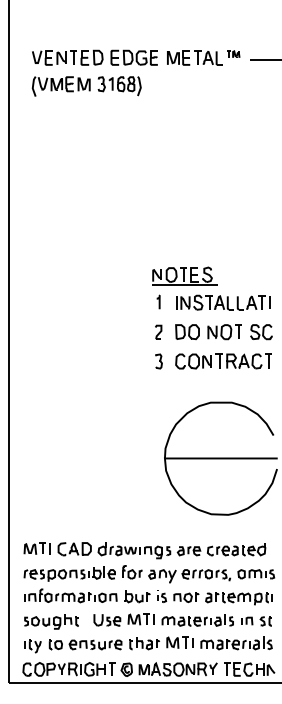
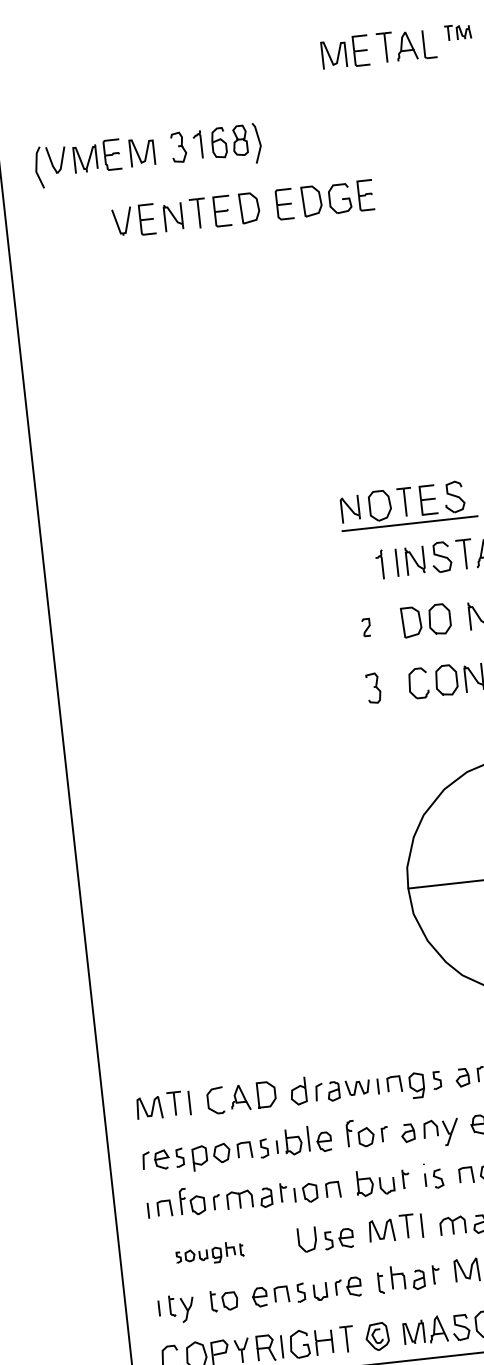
part: (94, 57) -> (241, 208), moved
part: (86, 86) -> (147, 155), moved
part: (158, 301) -> (379, 563), moved
part: (158, 331) -> (365, 626), size x0.6
part: (51, 621) -> (209, 1253), size x0.6

